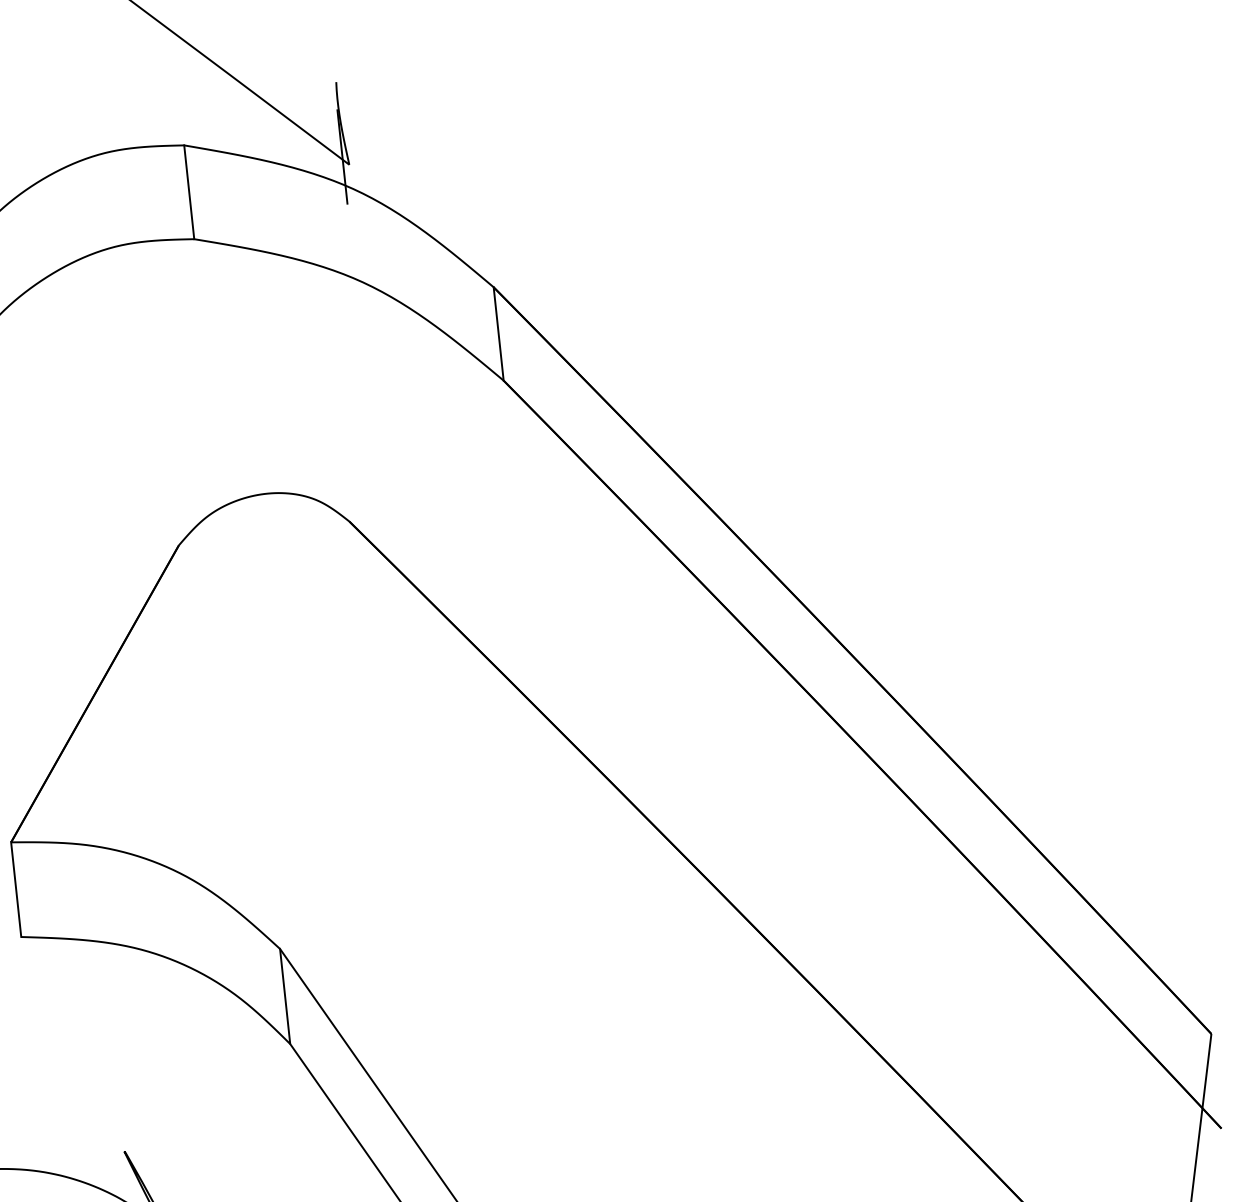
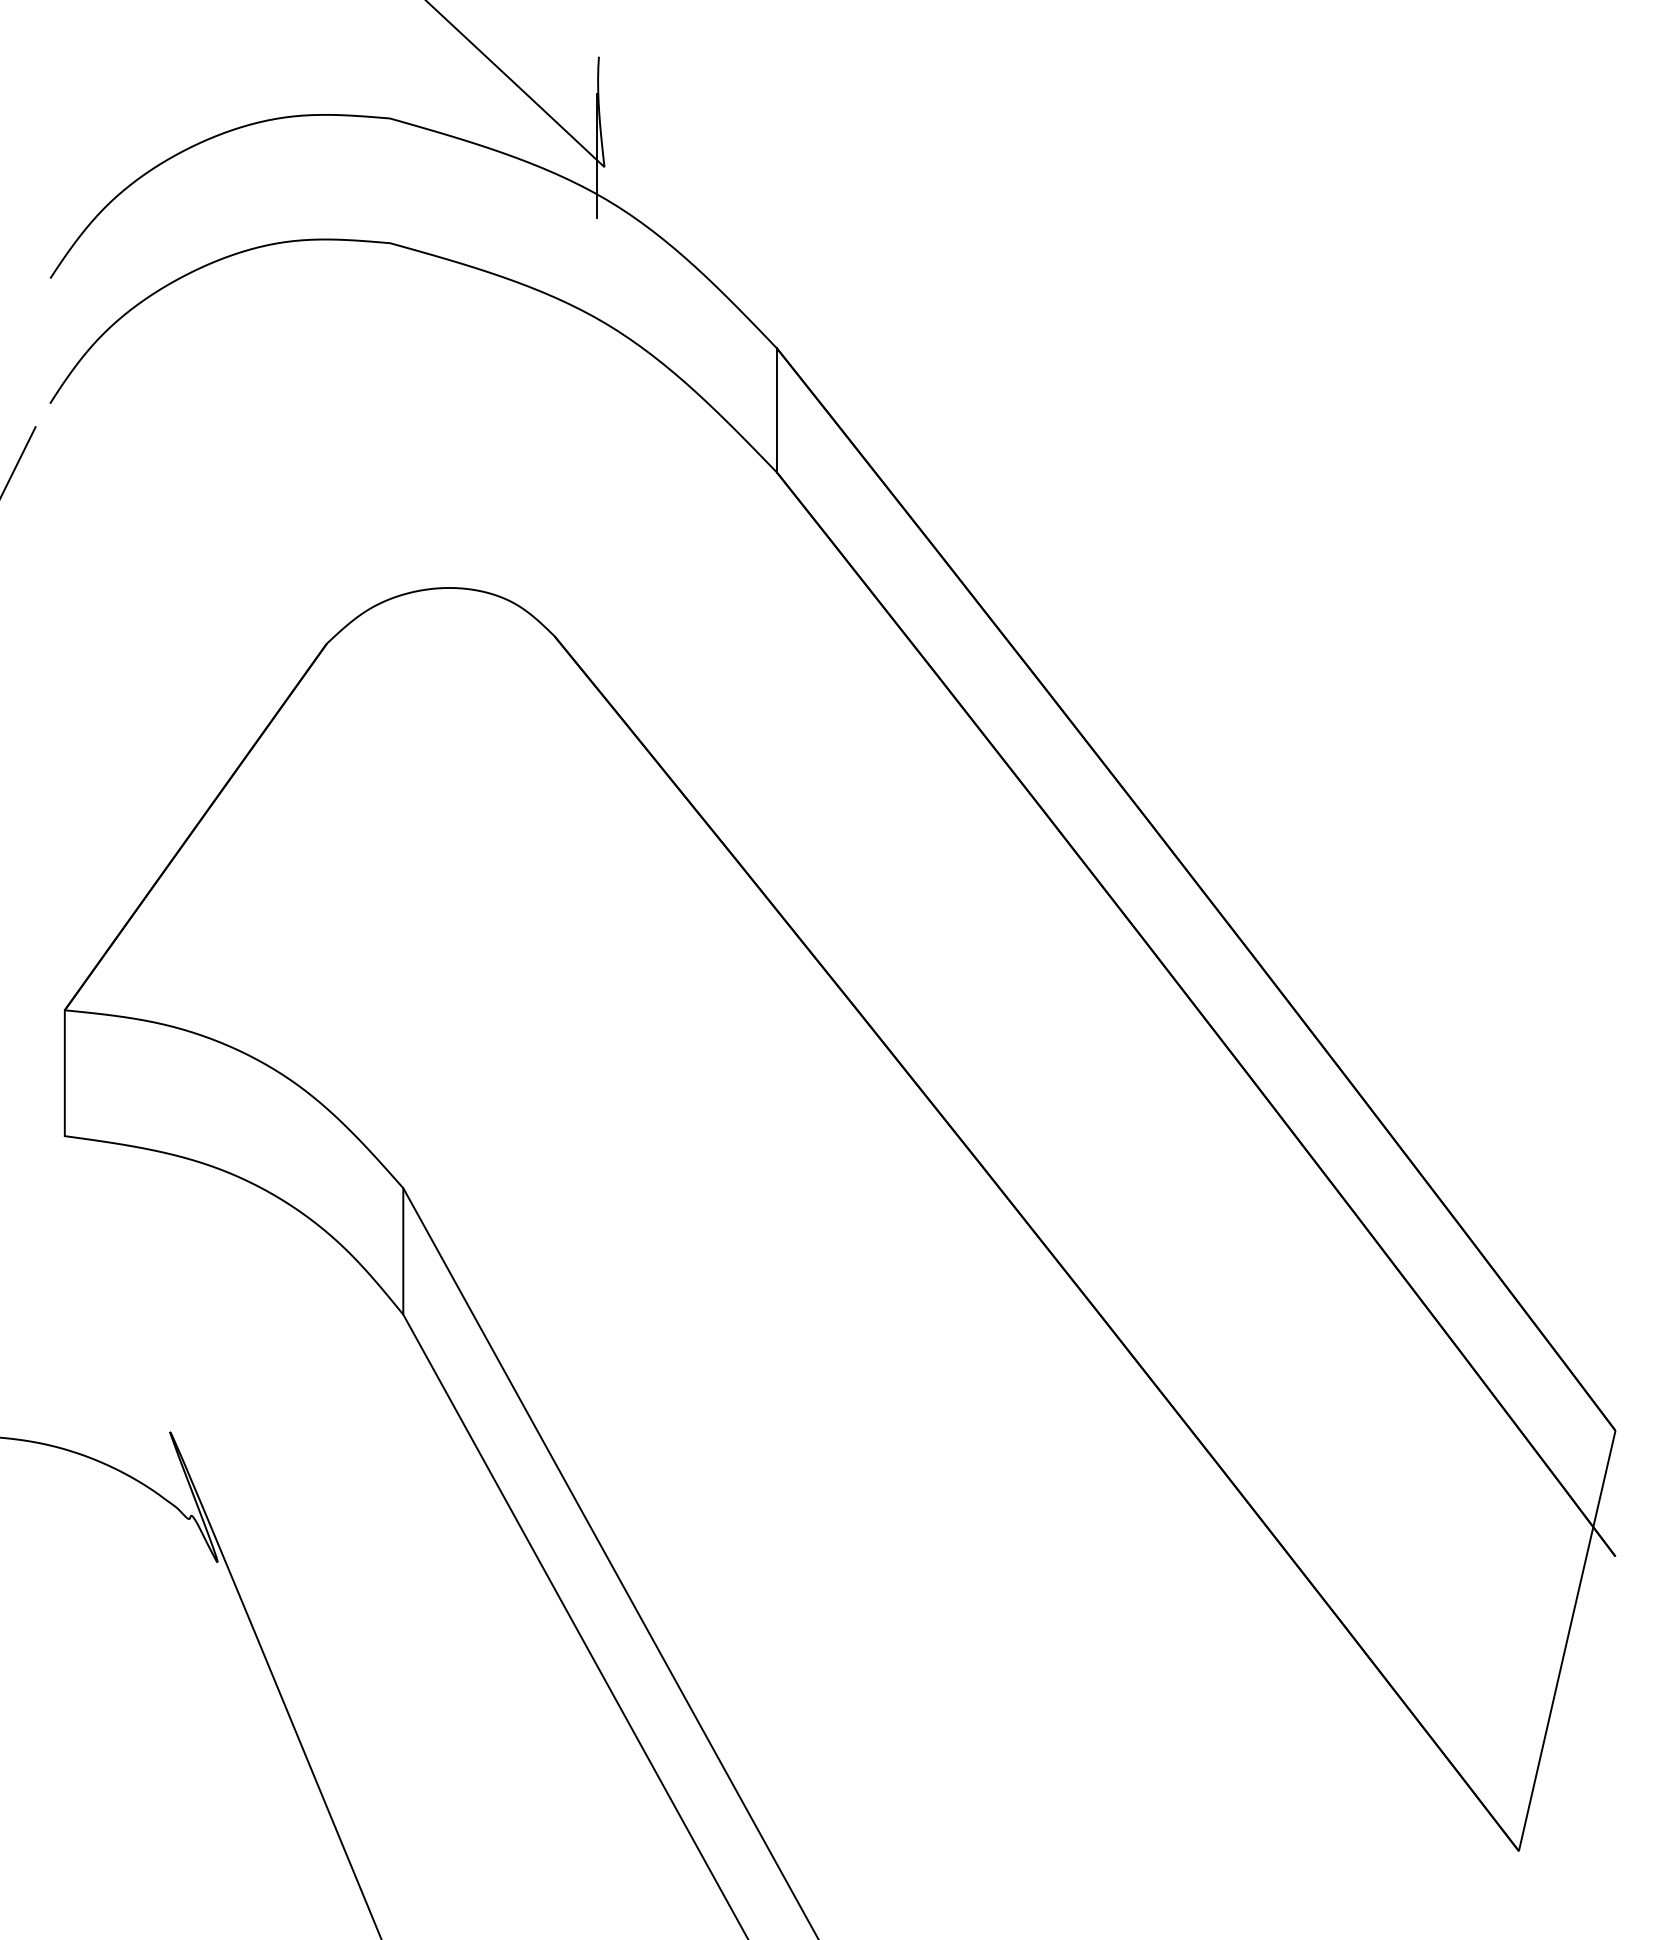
line: (189, 191) -> (390, 180), removed

